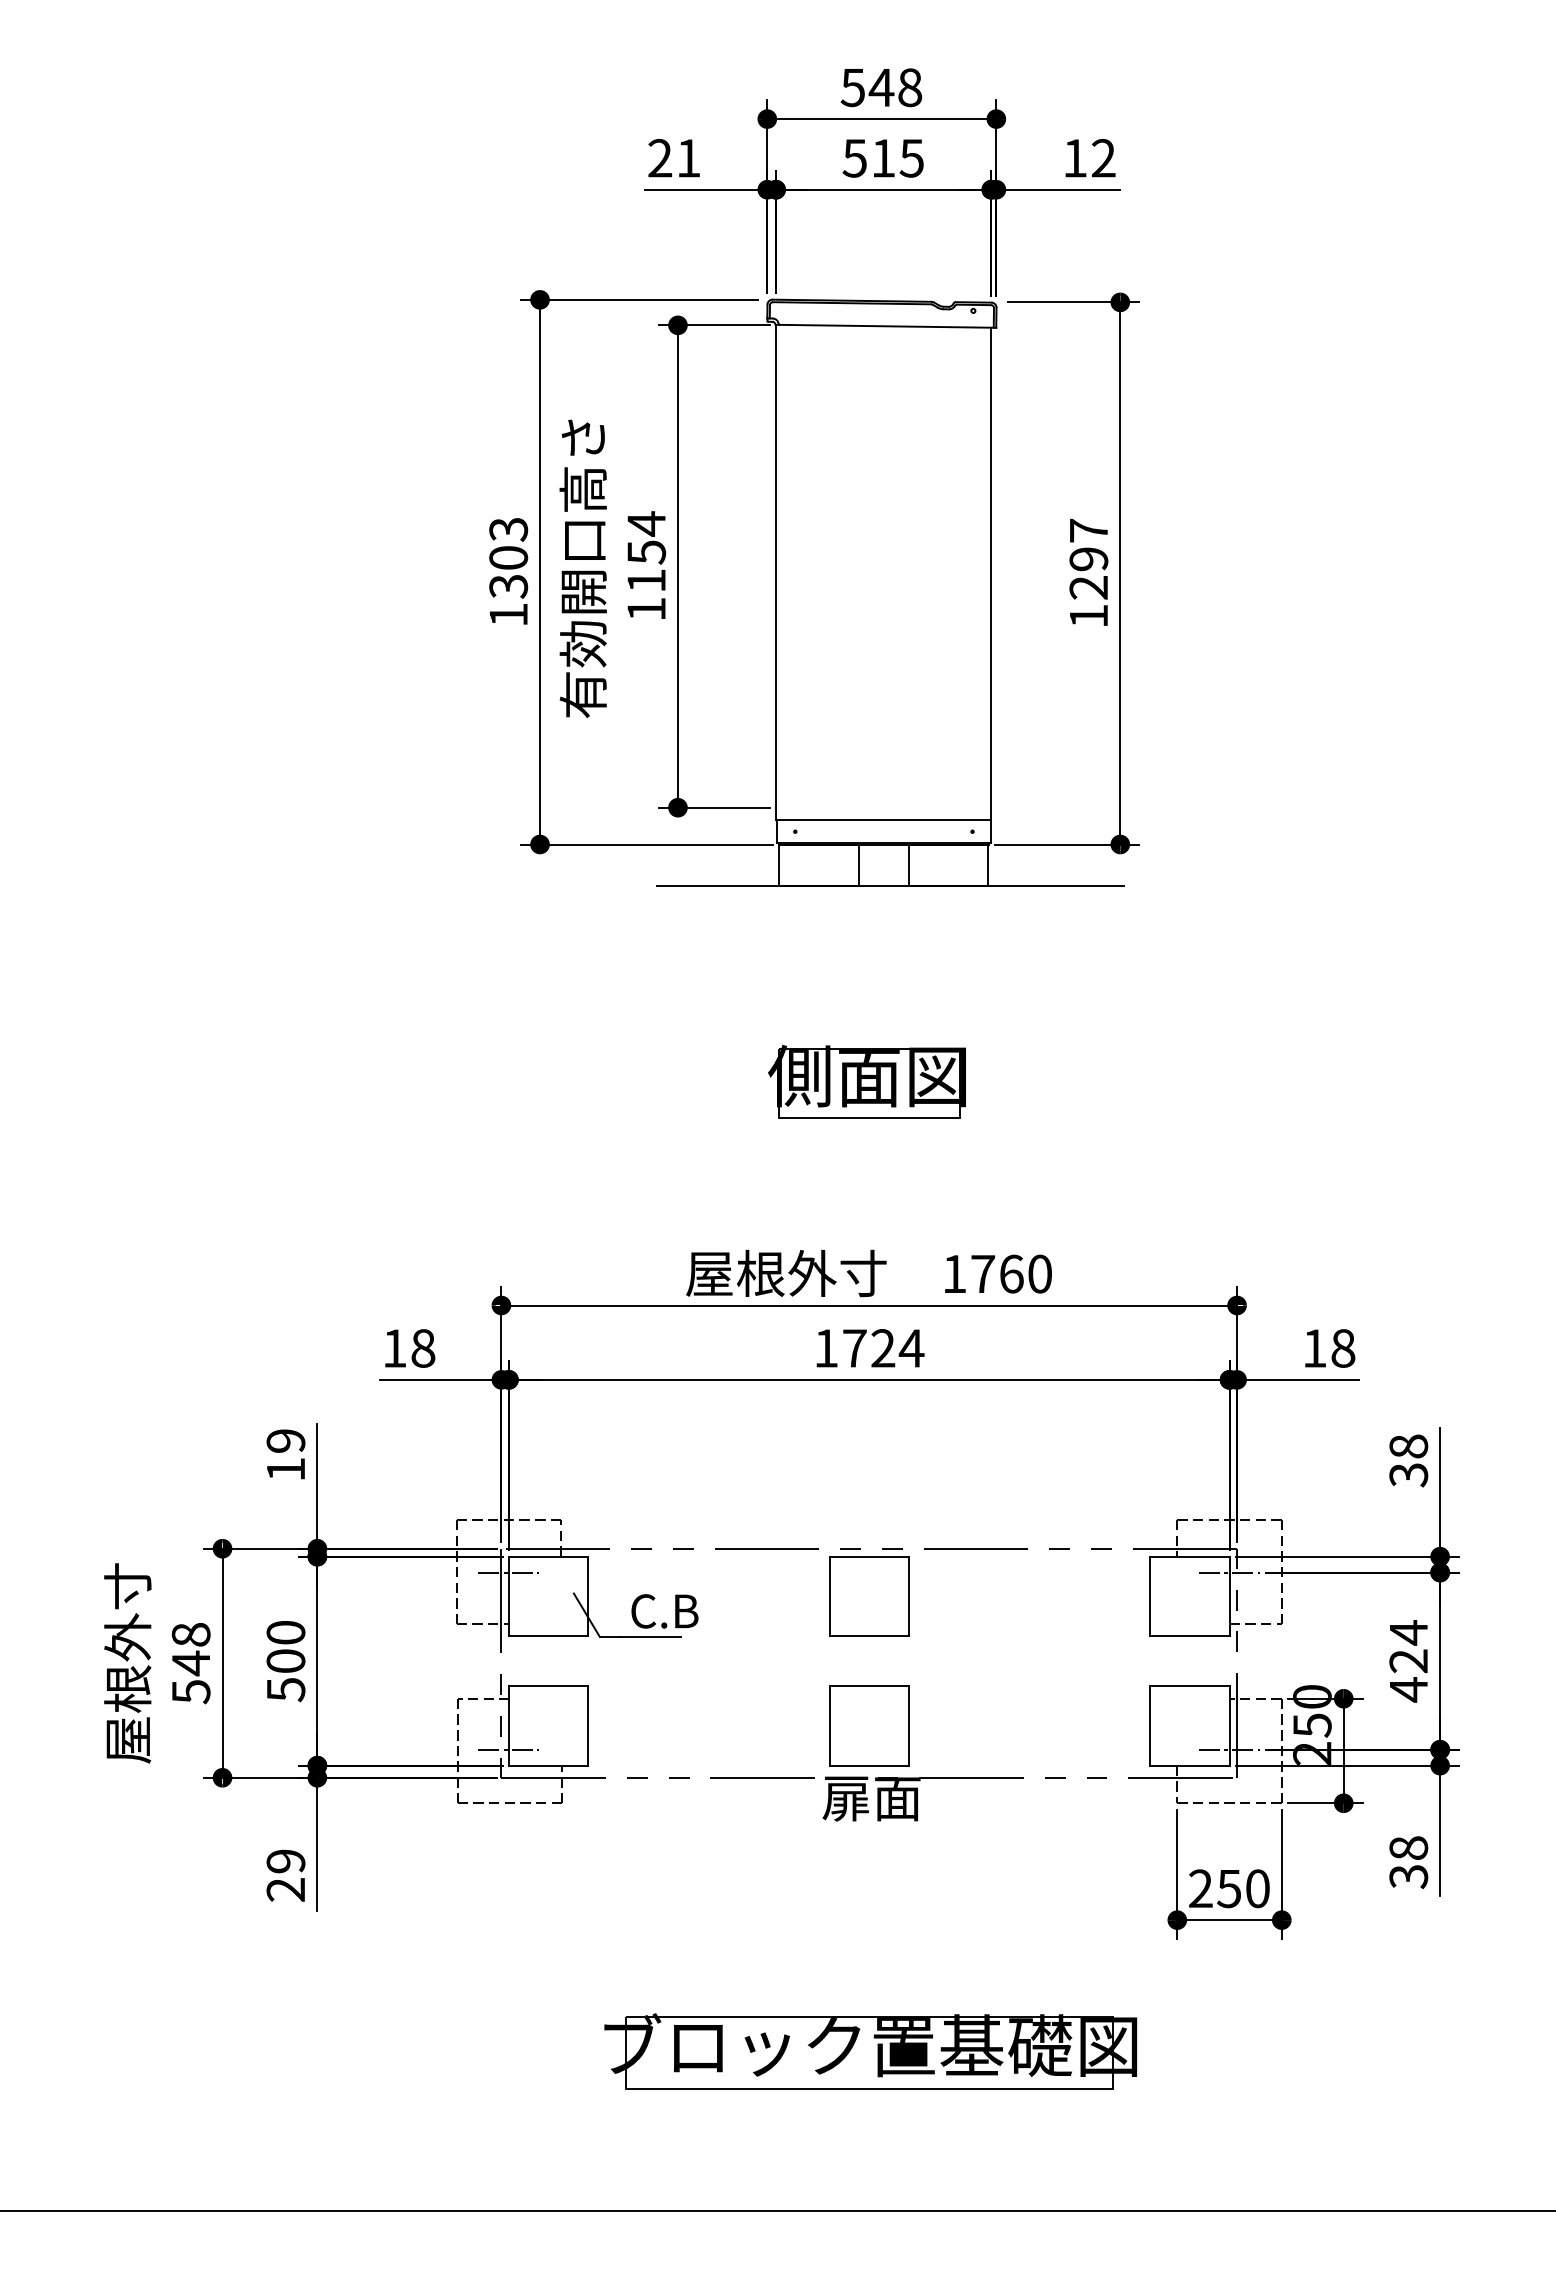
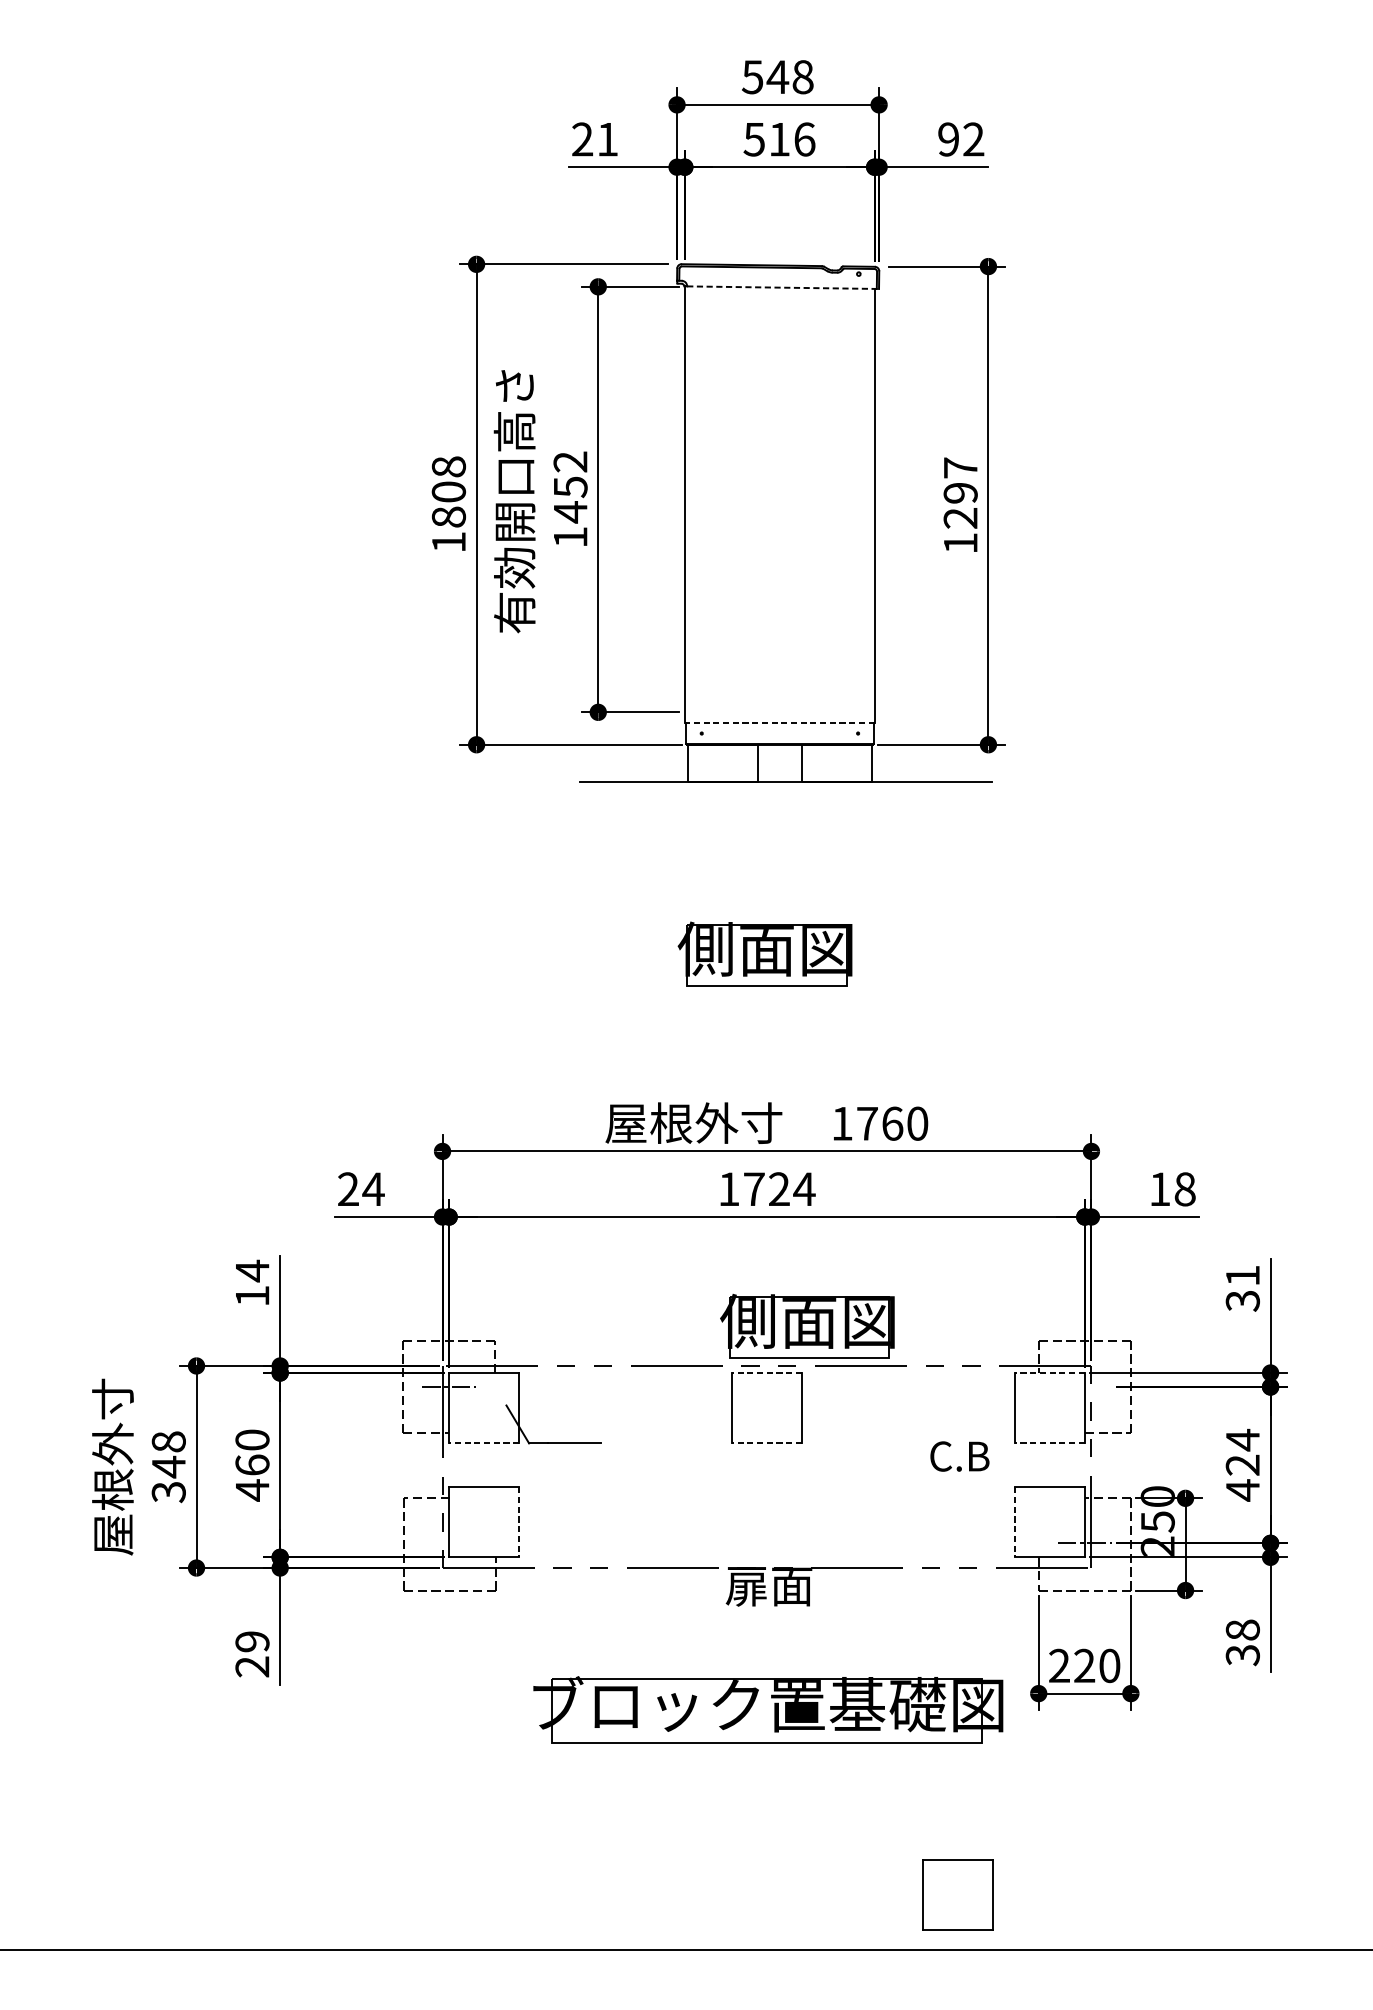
text: (911, 158) -> (804, 139), 515 -> 516
text: (1074, 158) -> (948, 139), 12 -> 92
line: (887, 326) -> (783, 287), solid -> dashed
text: (646, 552) -> (570, 487), 1154 -> 1452
text: (508, 557) -> (448, 491), 1303 -> 1808
line: (883, 820) -> (779, 723), solid -> dashed
text: (409, 1348) -> (361, 1189), 18 -> 24
text: (285, 1441) -> (252, 1271), 19 -> 14
text: (1408, 1446) -> (1242, 1275), 38 -> 31
part: (914, 1503) -> (806, 1326), added
line: (869, 1556) -> (767, 1372), solid -> dashed
line: (1189, 1556) -> (1049, 1372), solid -> dashed
line: (1229, 1572) -> (1084, 1386), removed
text: (664, 1611) -> (959, 1456), moved
line: (548, 1636) -> (484, 1443), solid -> dashed
line: (869, 1636) -> (767, 1443), solid -> dashed
line: (1189, 1636) -> (1049, 1443), solid -> dashed
text: (285, 1675) -> (252, 1477), 500 -> 460
text: (190, 1691) -> (168, 1491), 548 -> 348
line: (588, 1725) -> (519, 1521), solid -> dashed
part: (869, 1725) -> (958, 1894), moved
line: (1150, 1725) -> (1015, 1521), solid -> dashed
line: (508, 1749) -> (448, 1543), removed
text: (1229, 1888) -> (1084, 1665), 250 -> 220
part: (870, 2051) -> (768, 1709), moved

